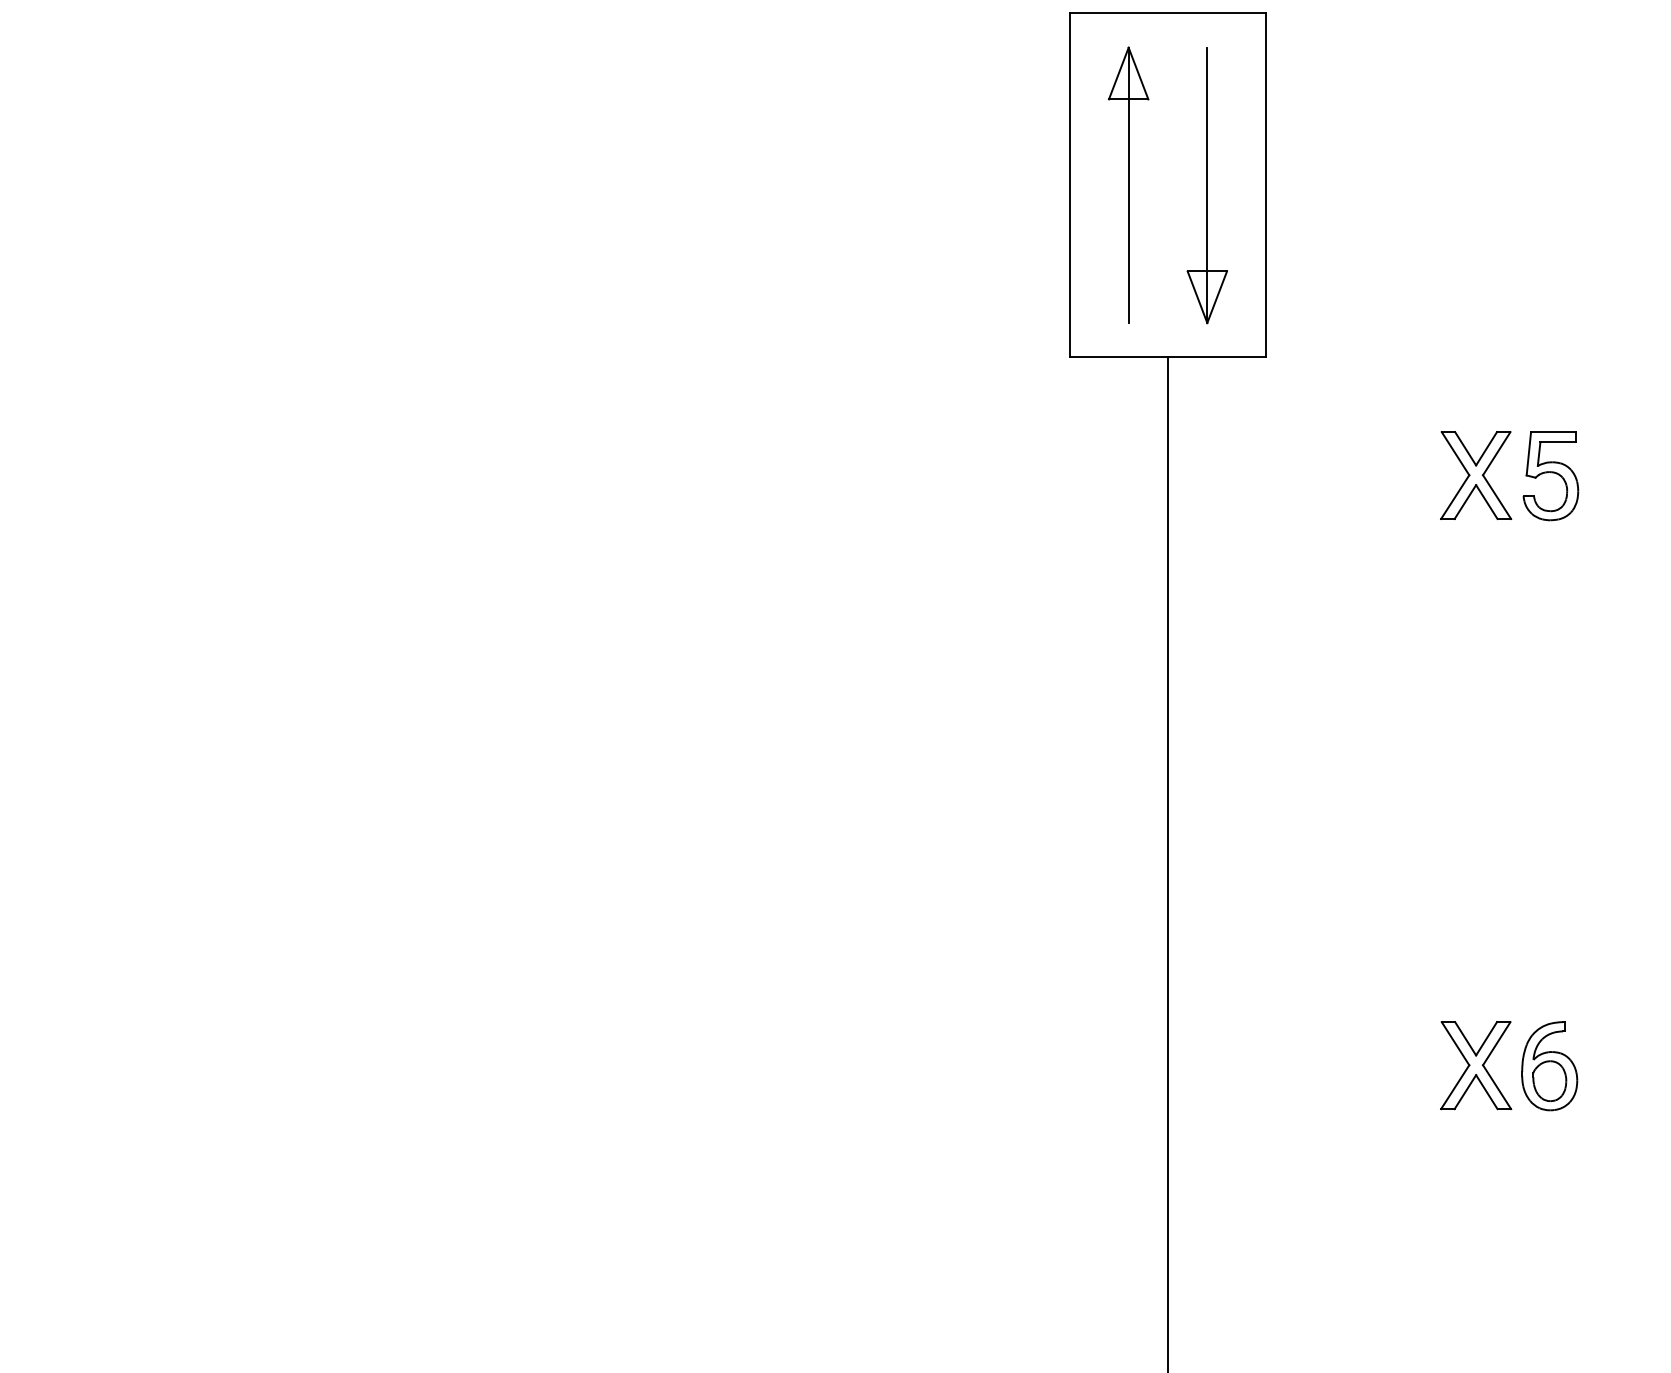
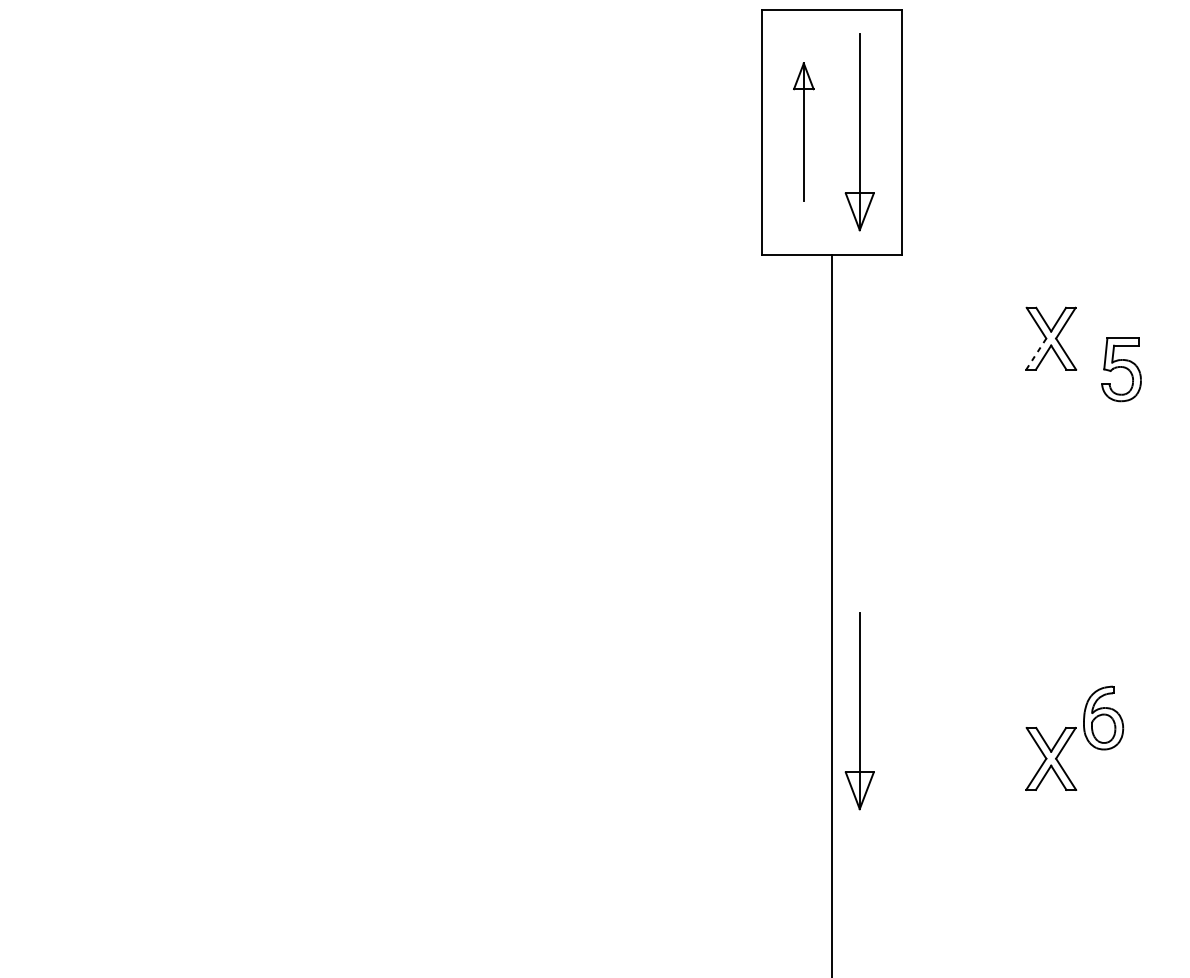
part: (1128, 184) -> (803, 131), size x0.7
part: (1550, 476) -> (1121, 370), moved
line: (1455, 496) -> (1036, 353), solid -> dashed
part: (1206, 998) -> (859, 711), added
part: (1549, 1066) -> (1103, 718), moved

